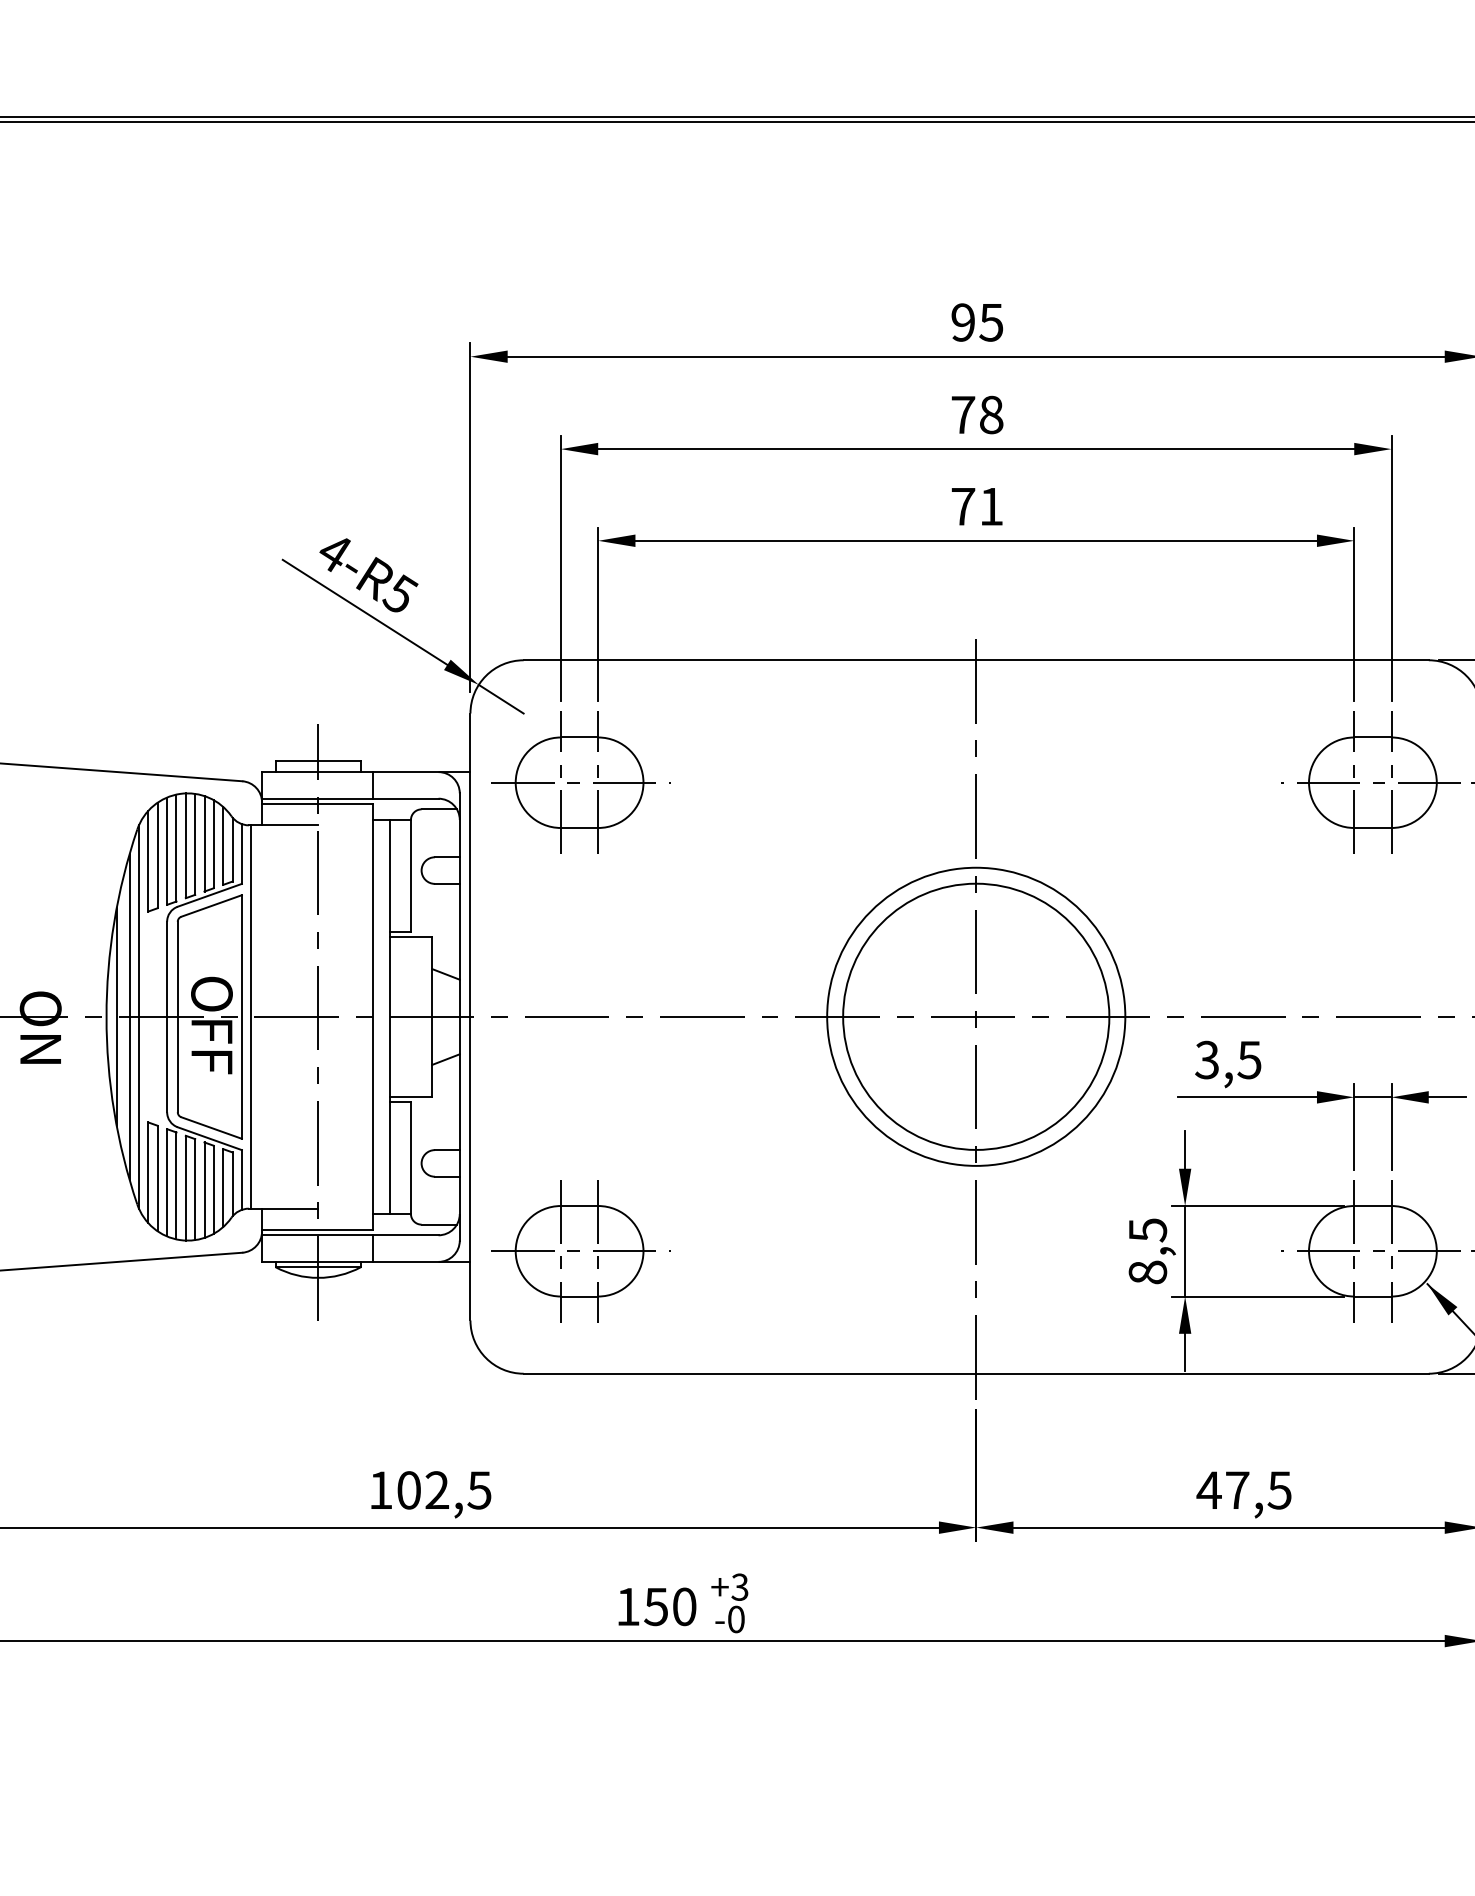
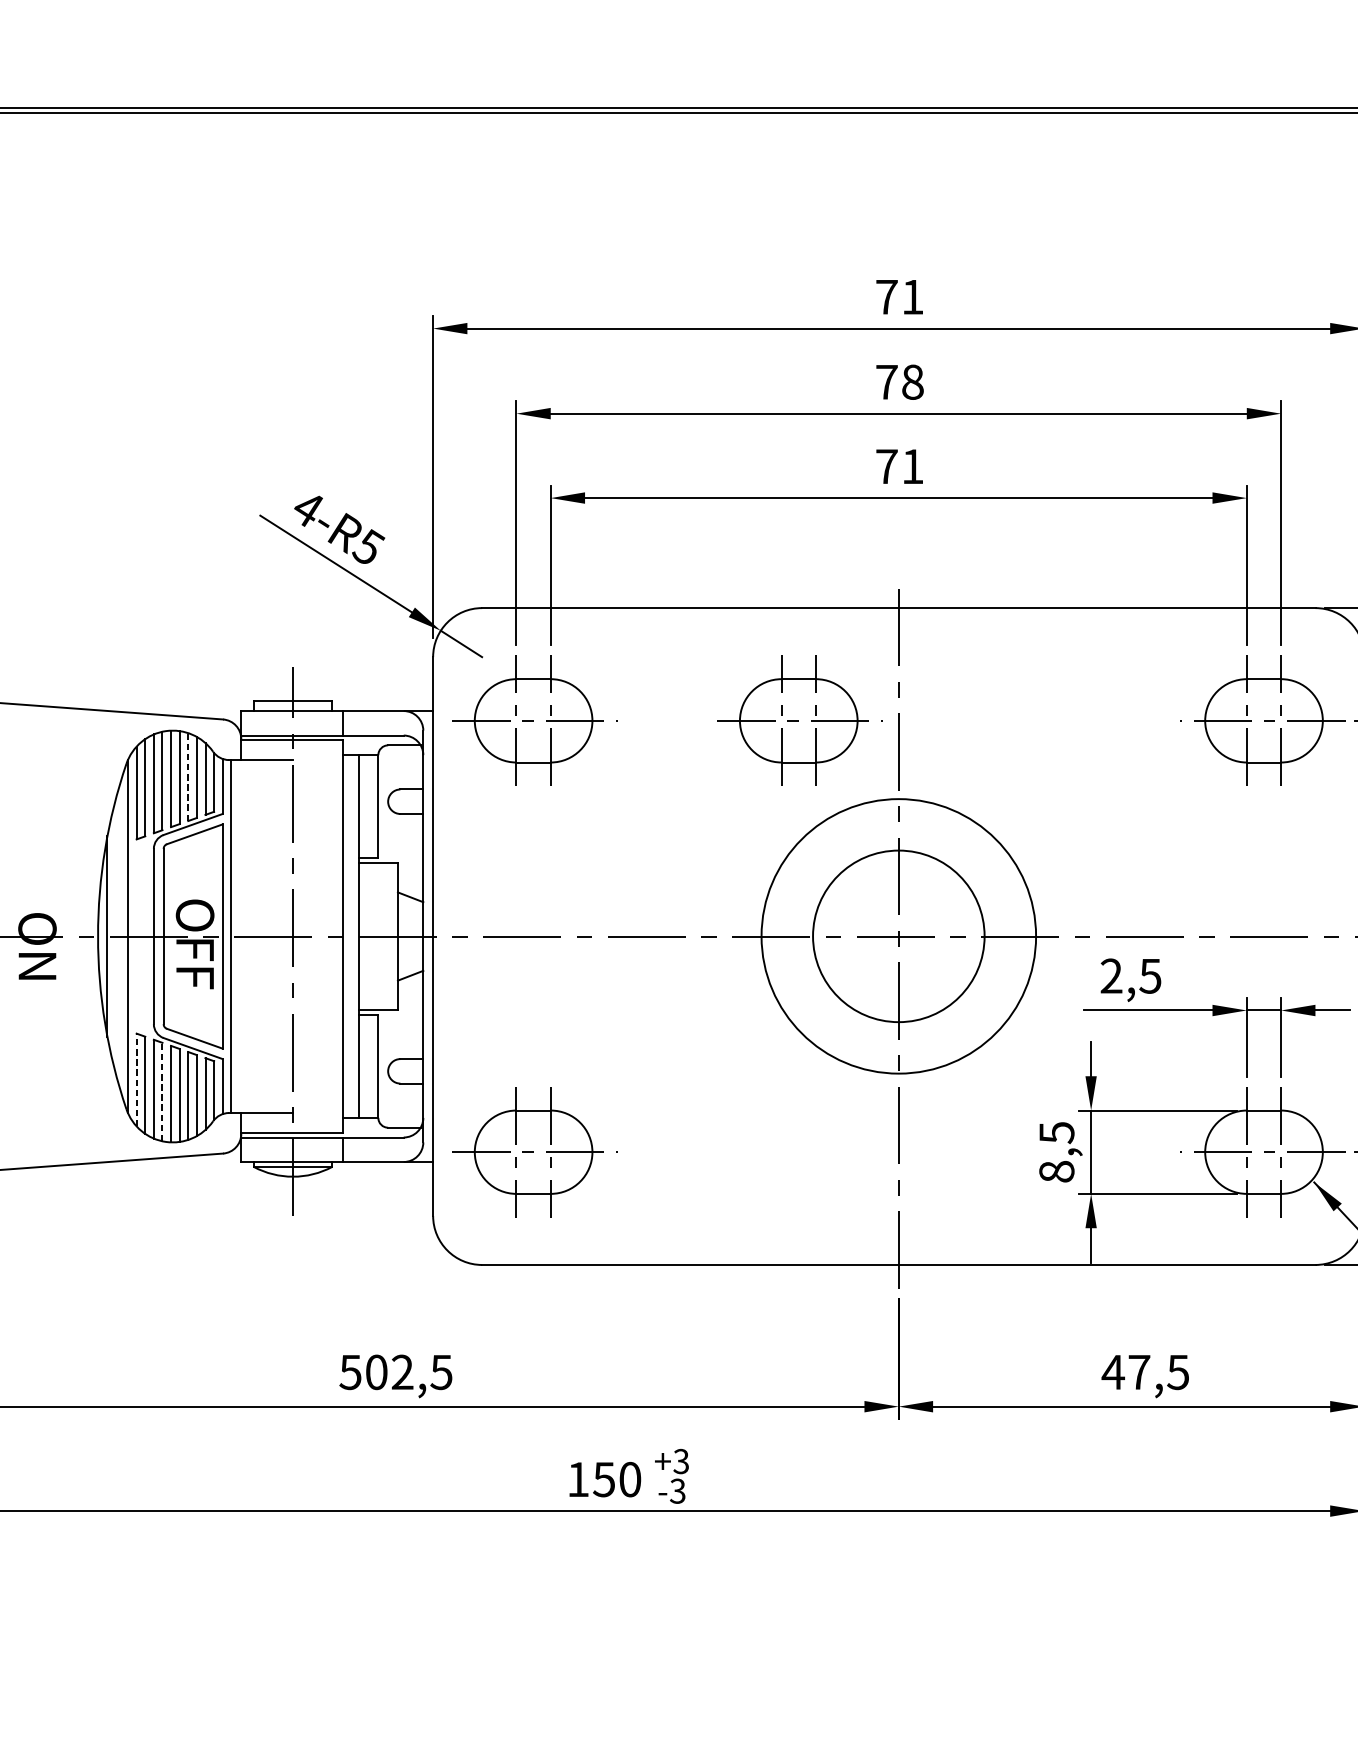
text: (977, 322) -> (899, 297), 95 -> 71
part: (868, 782) -> (799, 720), added
line: (204, 843) -> (188, 776), solid -> dashed
line: (129, 1016) -> (119, 936), removed
circle: (976, 1016) -> (899, 936), size x0.7
text: (1206, 1060) -> (1110, 976), 3,5 -> 2,5
line: (148, 1172) -> (136, 1079), solid -> dashed
line: (176, 1185) -> (162, 1091), solid -> dashed
text: (380, 1490) -> (350, 1372), 102,5 -> 502,5
text: (735, 1619) -> (677, 1491), -0 -> -3

